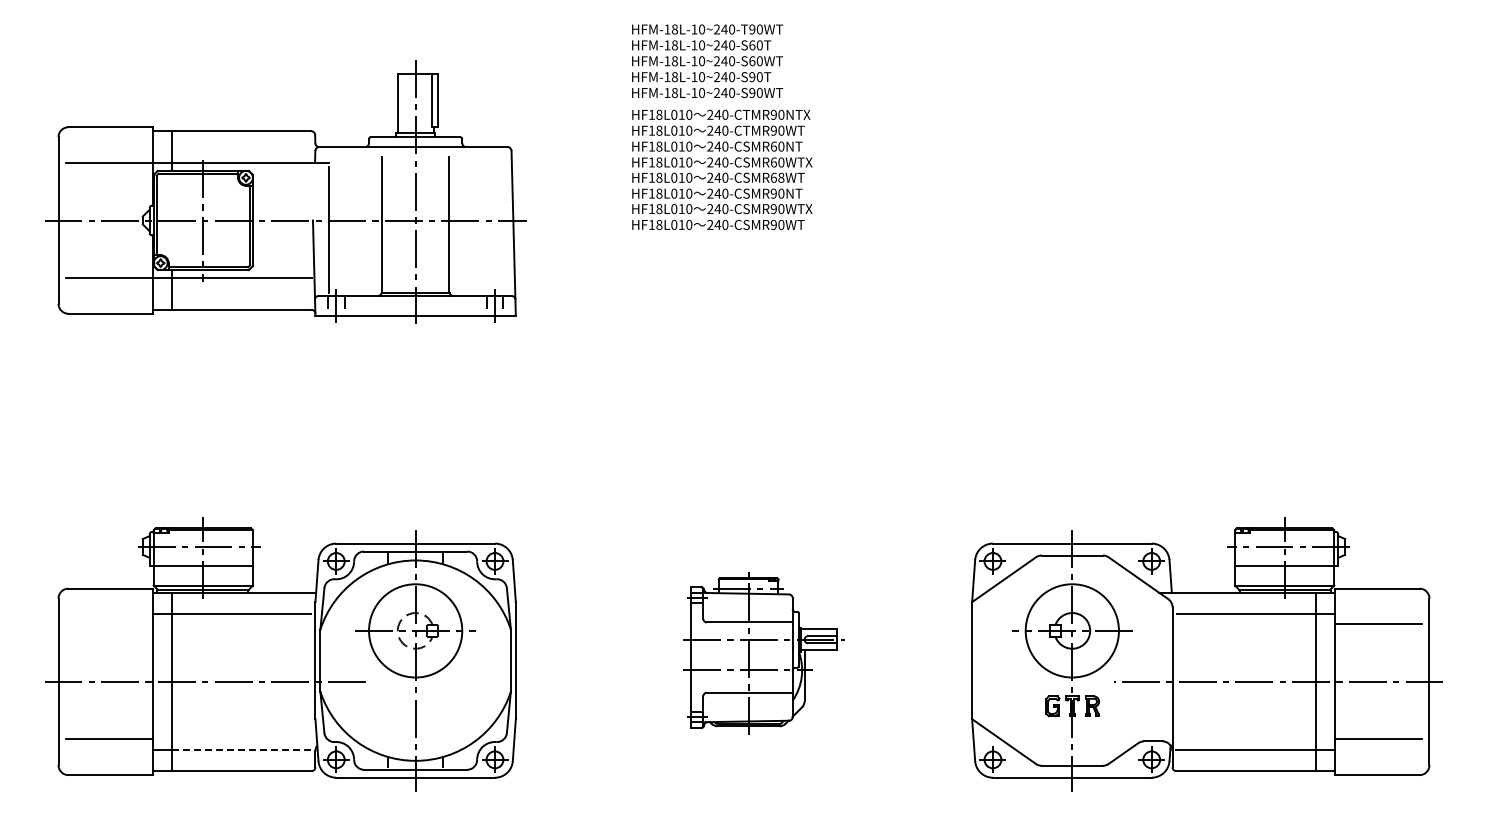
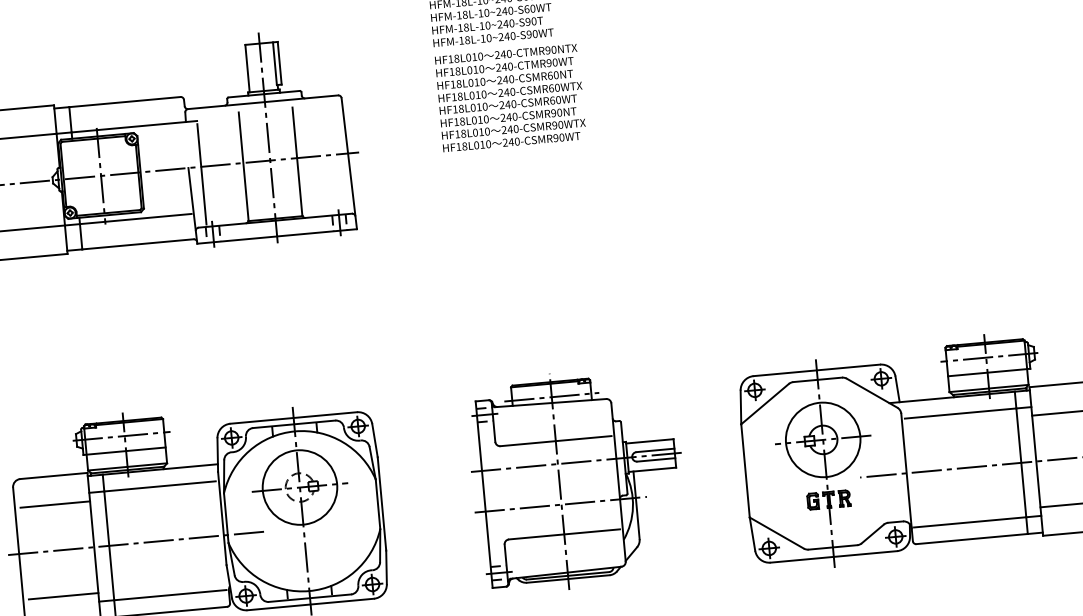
text: (781, 177) -> (558, 99), 240-CSMR68WT -> 240-CSMR60WT
line: (108, 624) -> (54, 504), added
part: (762, 652) -> (577, 479), size x1.67
line: (242, 750) -> (170, 595), dashed -> solid

